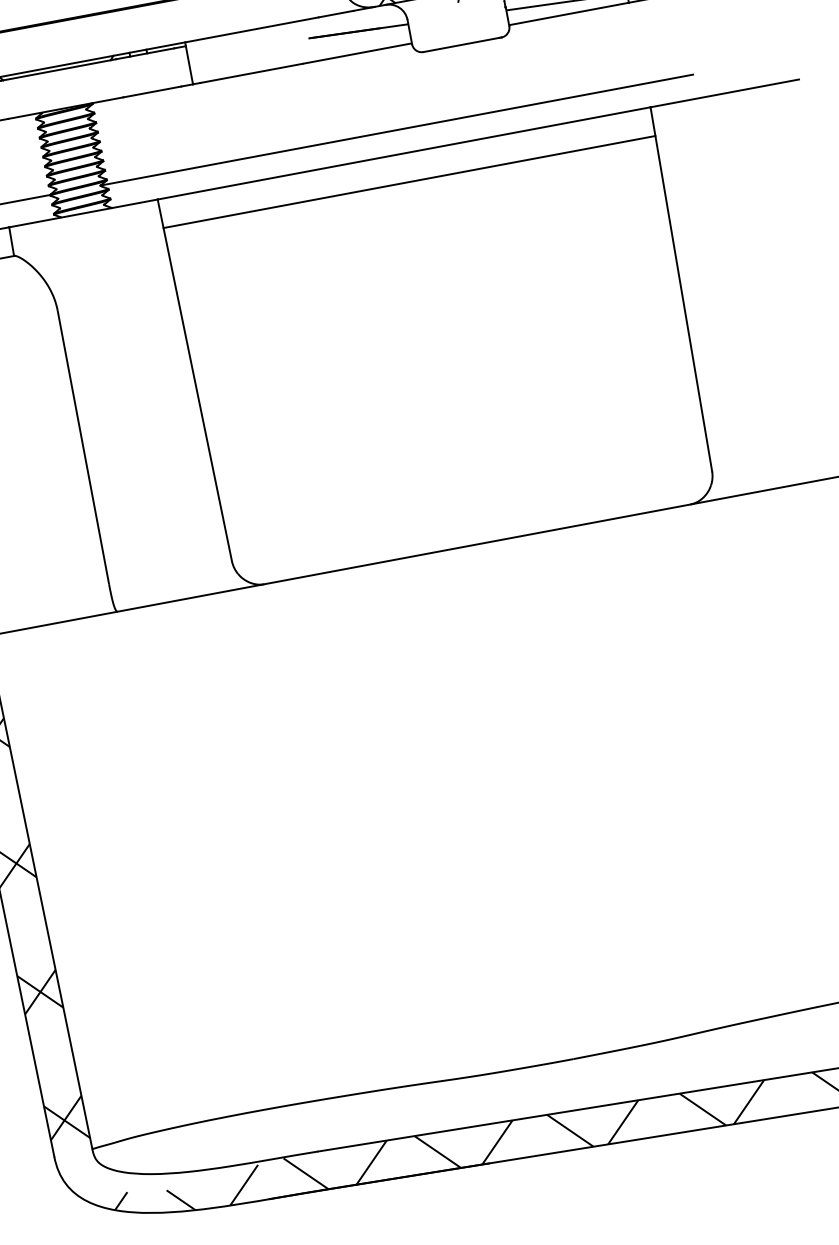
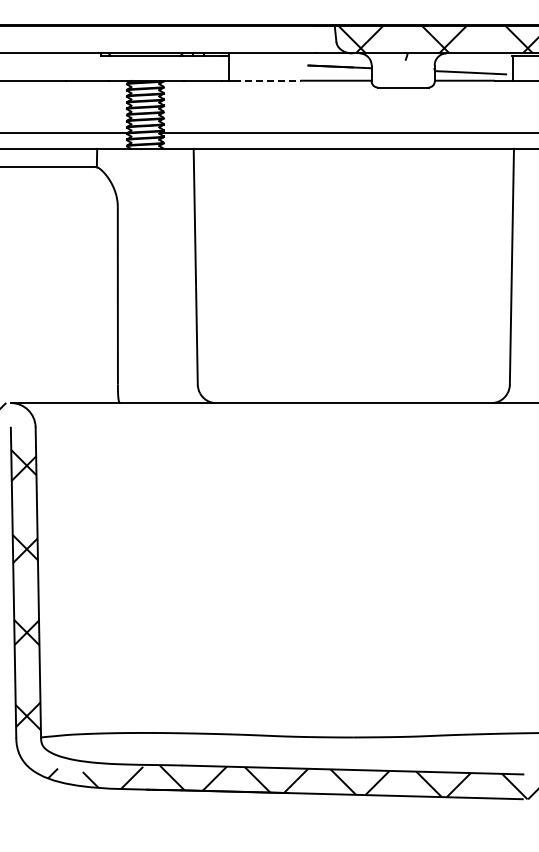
line: (251, 73) -> (267, 80), solid -> dashed
line: (408, 182) -> (353, 167), removed

